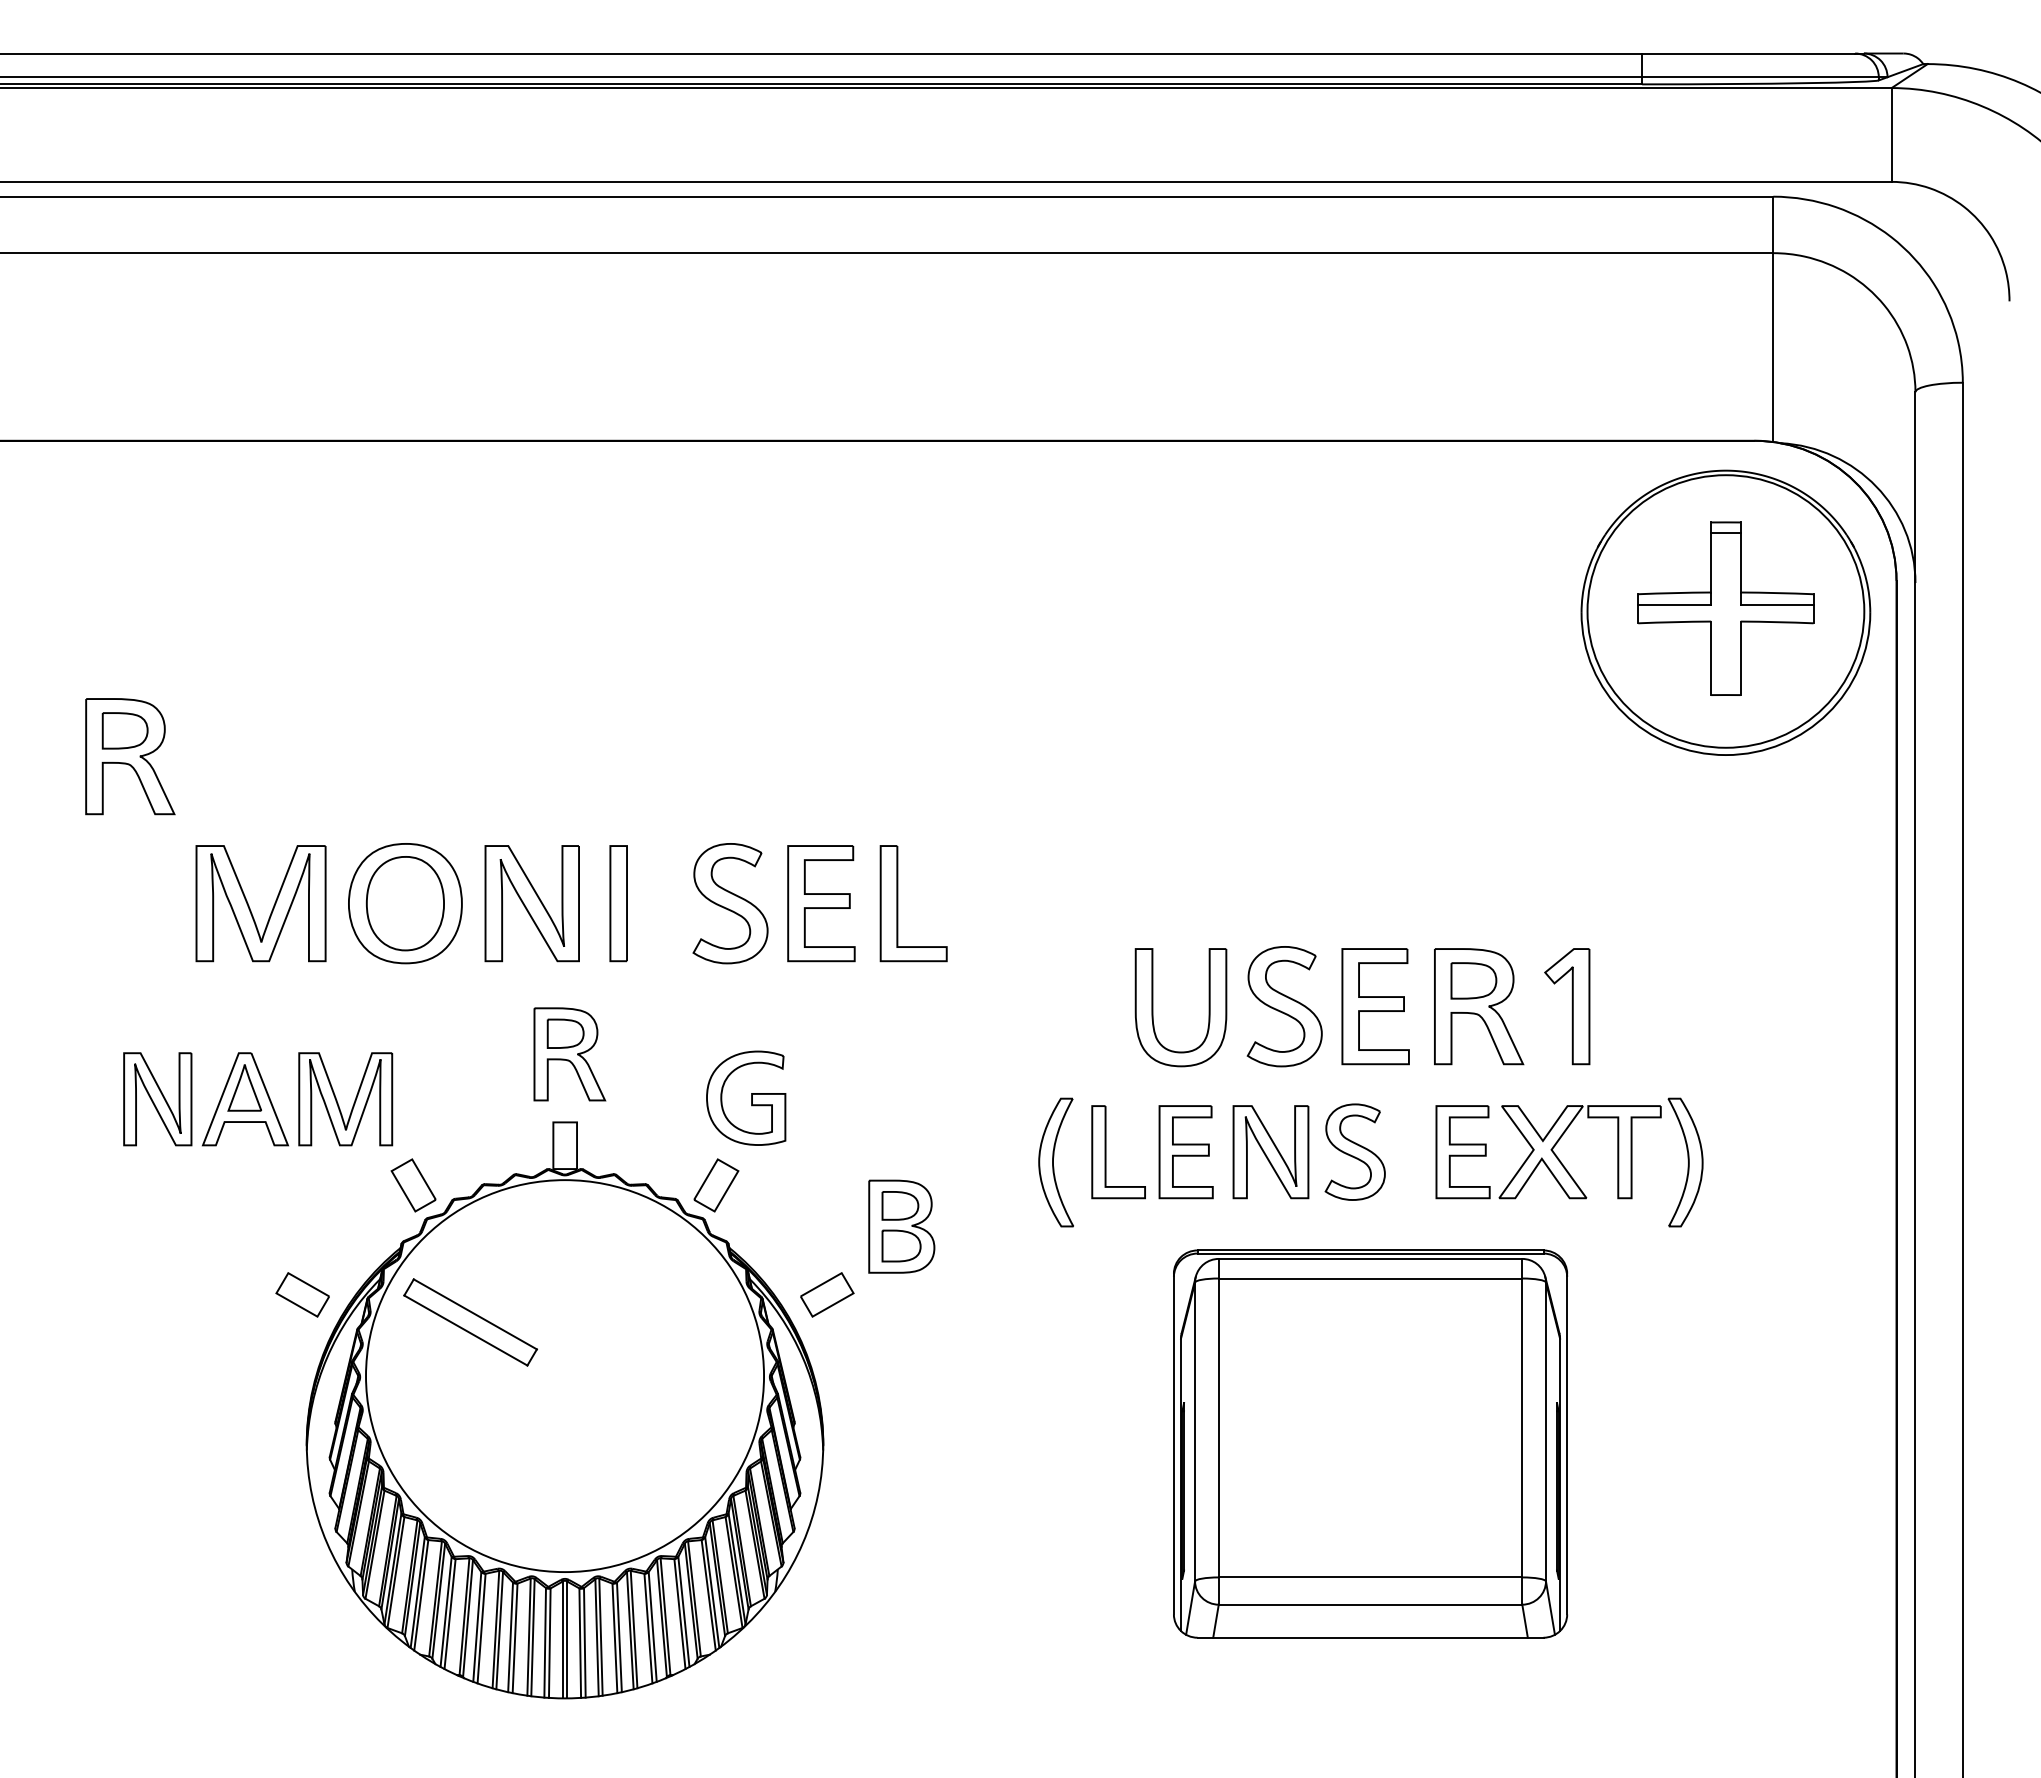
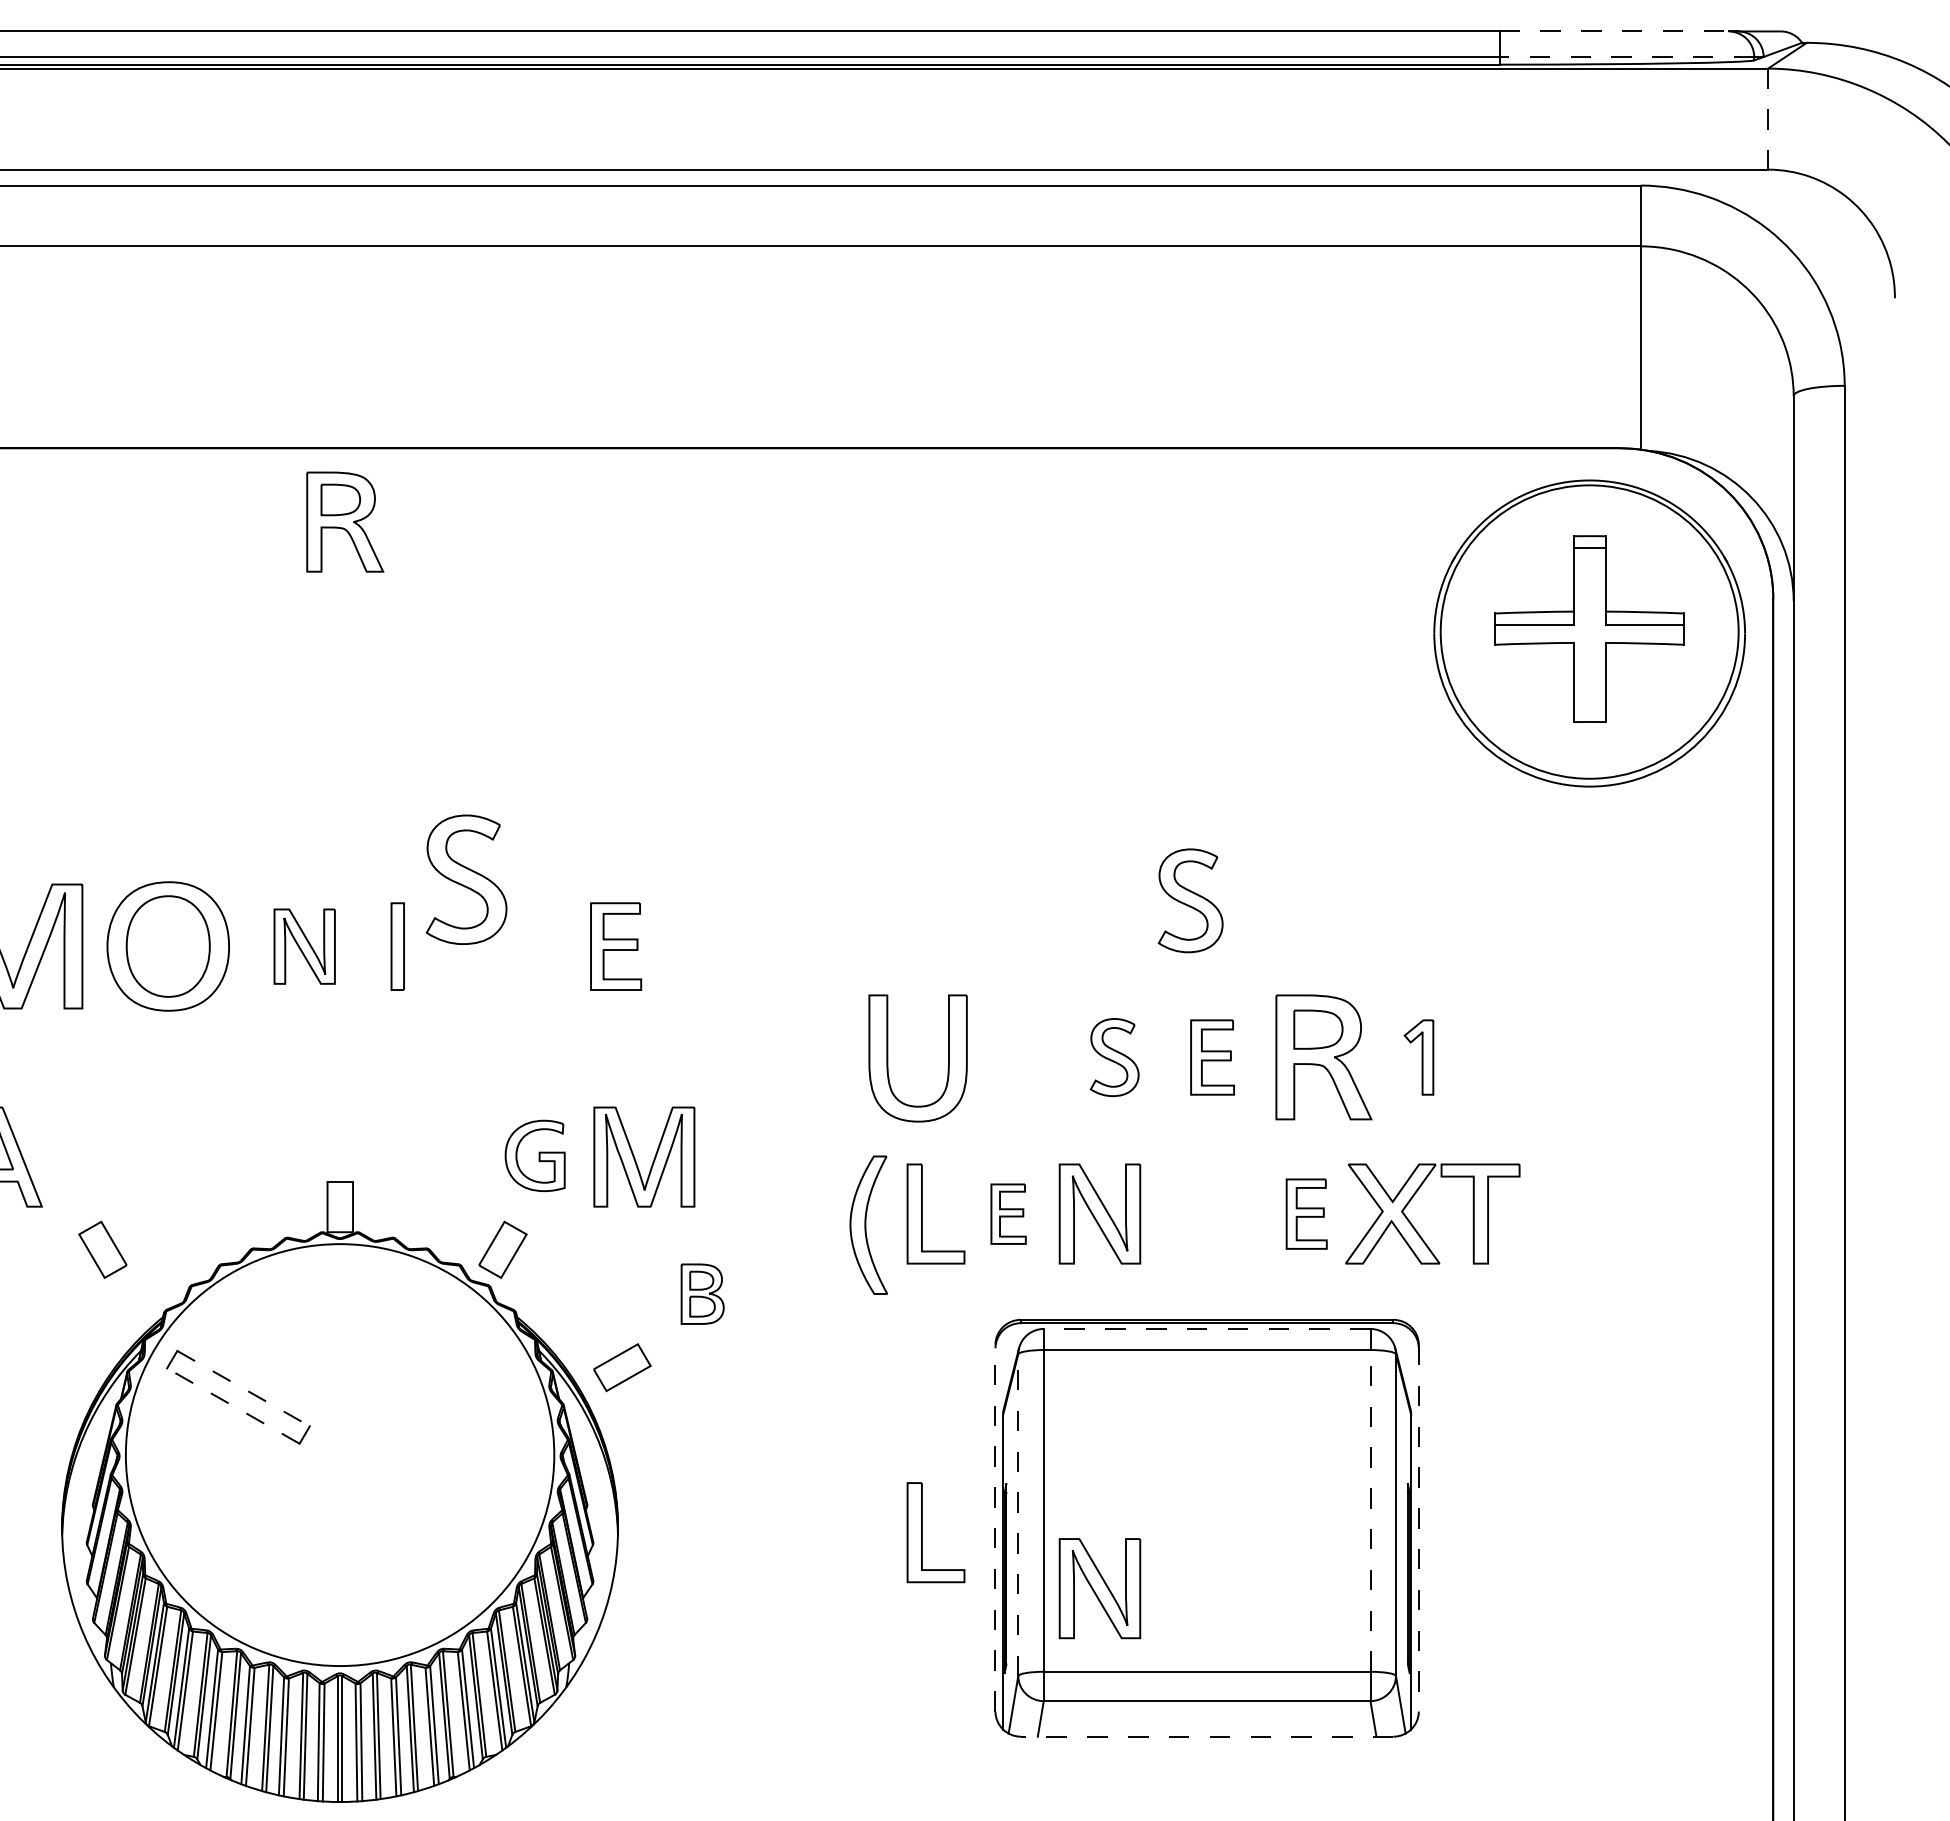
line: (1749, 53) -> (1615, 31), solid -> dashed
line: (1759, 77) -> (1625, 57), solid -> dashed
line: (1891, 134) -> (1767, 118), solid -> dashed
part: (531, 903) -> (304, 946), size x0.6
part: (618, 903) -> (397, 946), size x0.7
part: (730, 903) -> (466, 879), moved
part: (821, 903) -> (616, 946), size x0.7
part: (898, 903) -> (699, 946), removed
part: (1284, 1006) -> (1114, 1057), size x0.6
part: (1375, 1006) -> (1212, 1057), size x0.6
part: (1567, 1006) -> (1419, 1057), size x0.6
part: (1153, 1007) -> (888, 1058), moved
part: (569, 1054) -> (344, 522), moved
part: (746, 1097) -> (535, 1155), size x0.7
part: (337, 1100) -> (635, 1158), moved
part: (1354, 1151) -> (1189, 900), moved
part: (1185, 1152) -> (1007, 1214), size x0.6
part: (1462, 1152) -> (1306, 1214), size x0.7
part: (1685, 1162) -> (1546, 1225), removed
part: (413, 1185) -> (102, 1249), moved
part: (901, 1226) -> (702, 1294), size x0.6
line: (1370, 1258) -> (1207, 1328), solid -> dashed
part: (302, 1294) -> (57, 1367), removed
line: (475, 1314) -> (243, 1388), solid -> dashed
line: (465, 1330) -> (232, 1405), solid -> dashed
line: (1522, 1427) -> (1370, 1510), solid -> dashed
line: (1195, 1431) -> (1018, 1514), solid -> dashed
line: (1173, 1443) -> (995, 1527), solid -> dashed
line: (1567, 1444) -> (1419, 1528), solid -> dashed
part: (1106, 1448) -> (922, 1533), added
part: (1270, 1500) -> (1099, 1588), added
line: (1370, 1637) -> (1207, 1736), solid -> dashed

